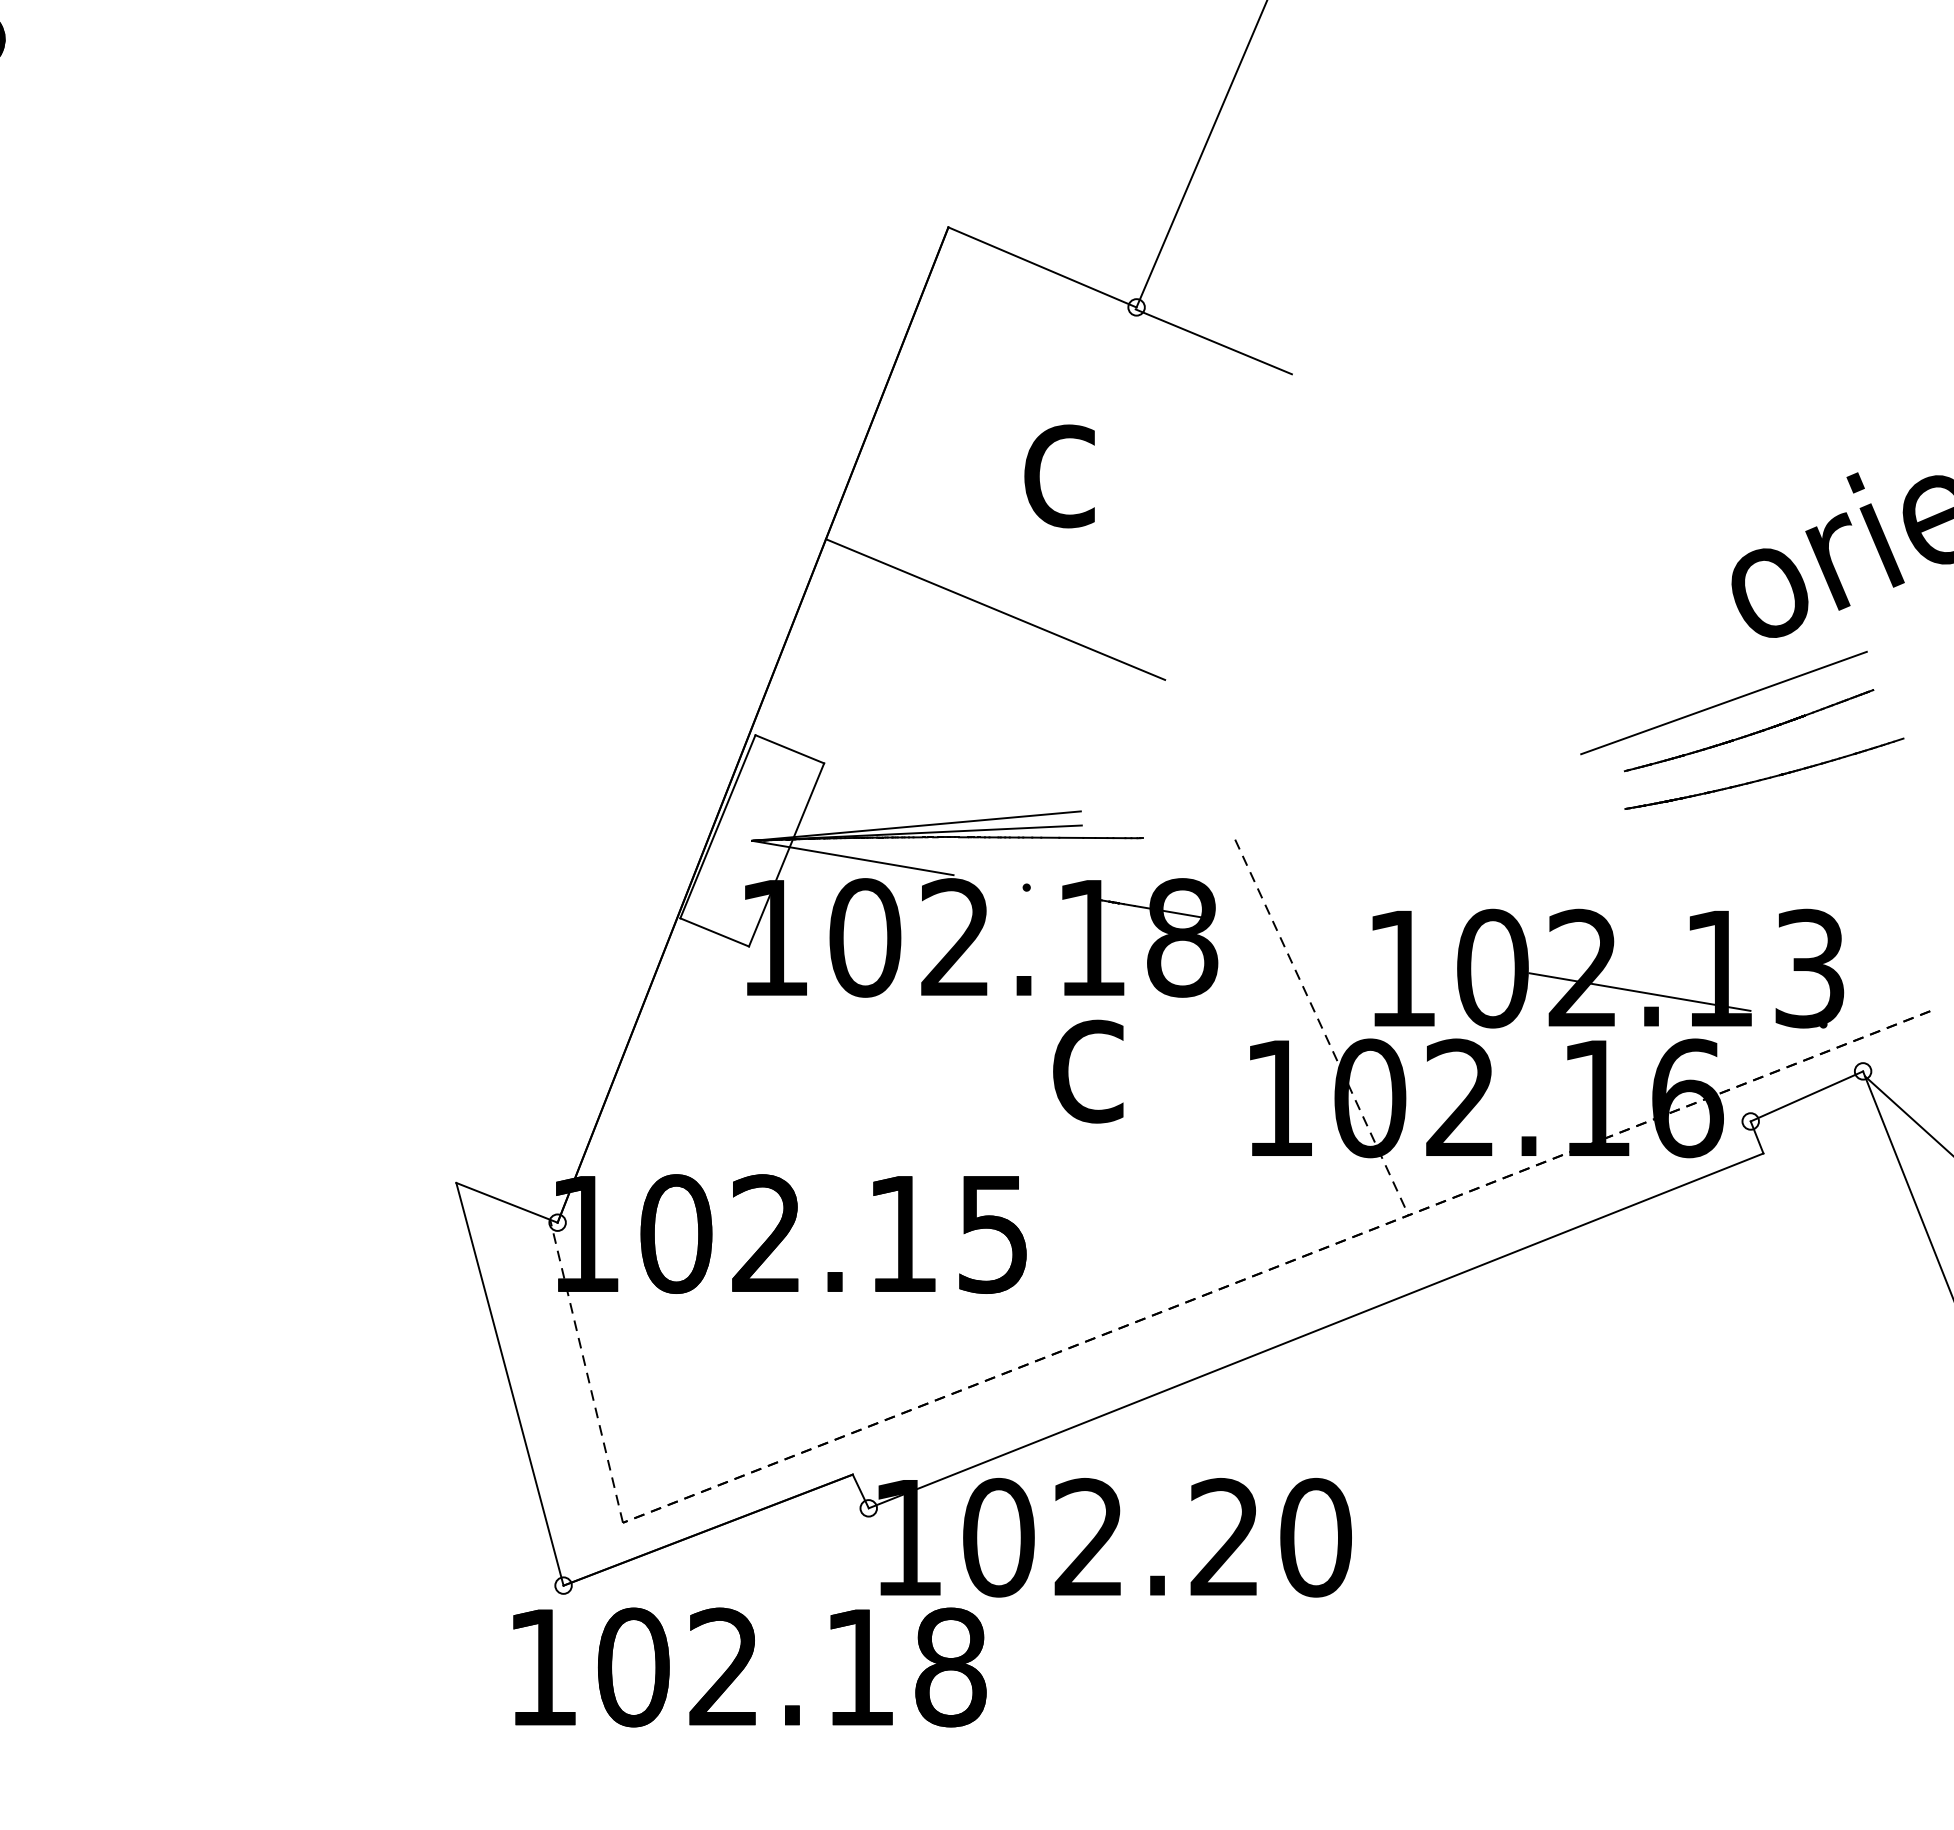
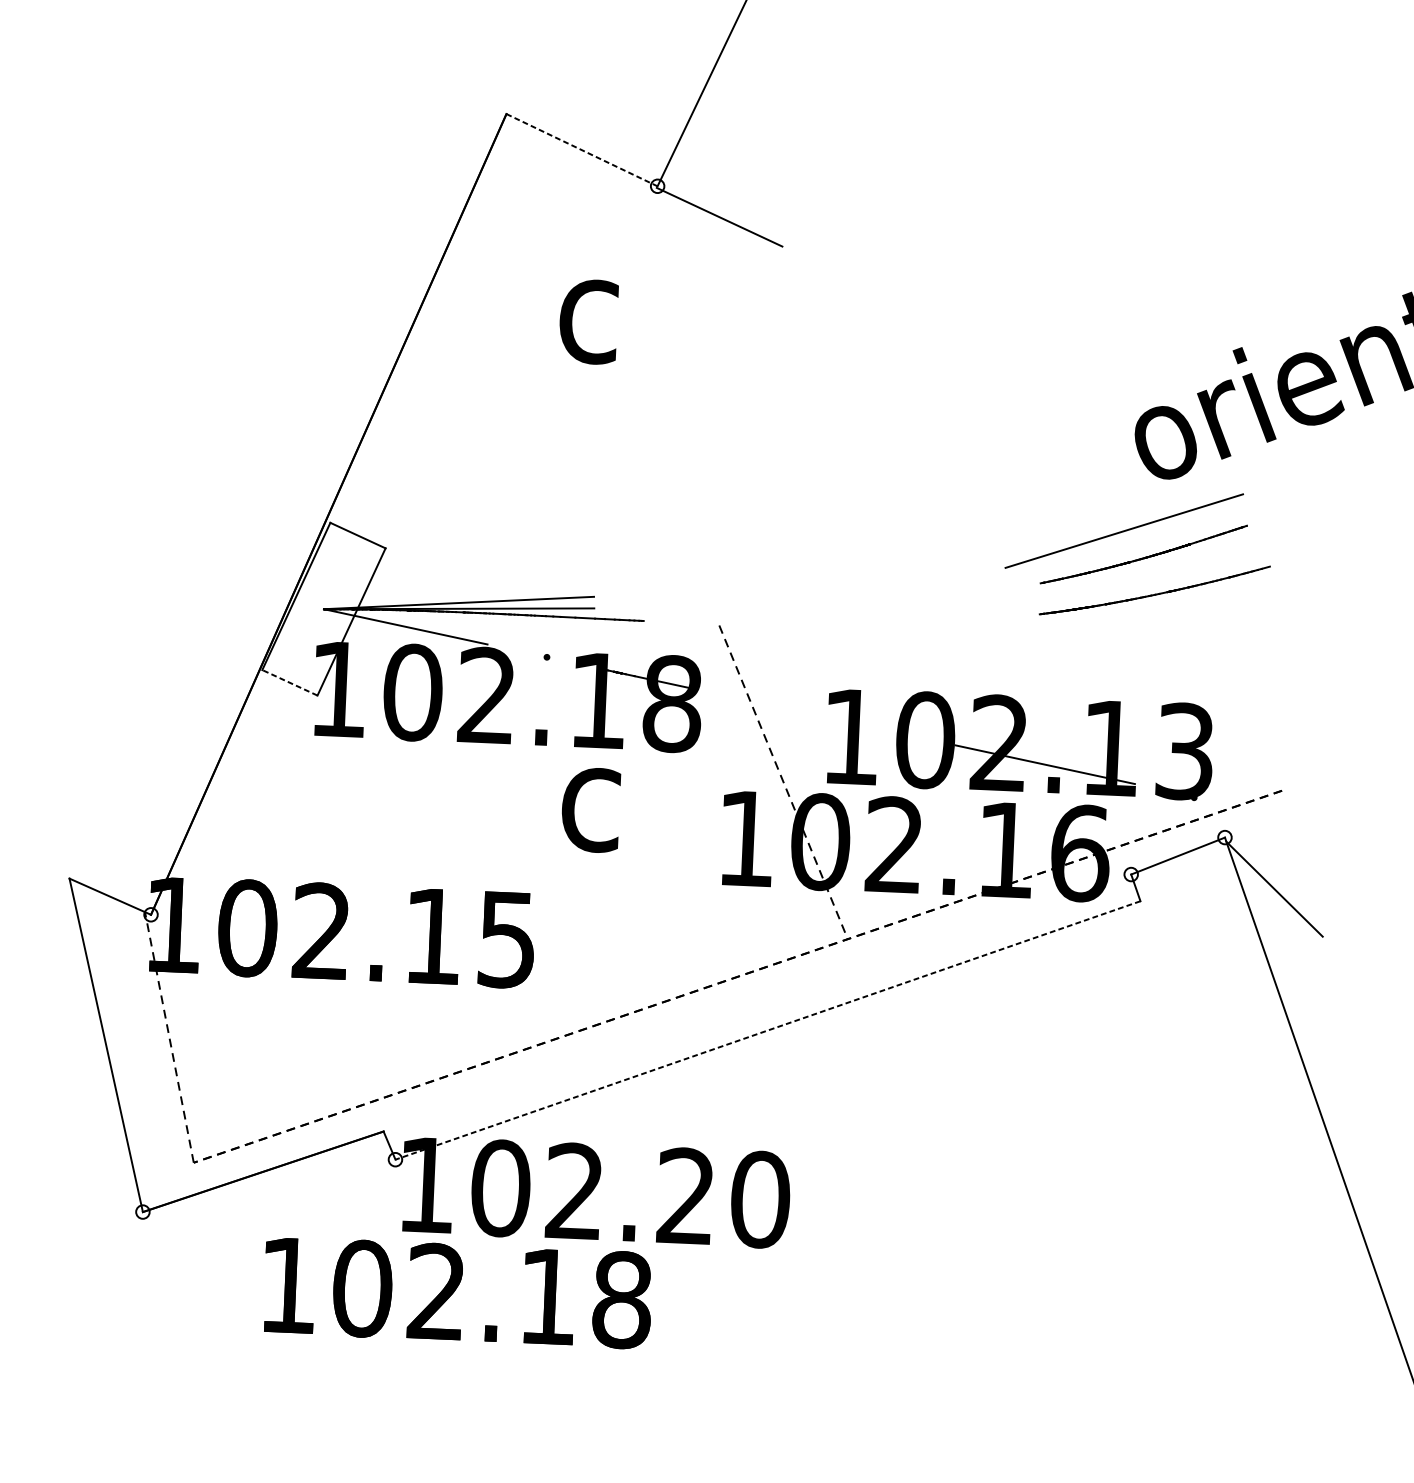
line: (1042, 267) -> (582, 150), solid -> dashed
line: (995, 609) -> (531, 428), removed
line: (714, 932) -> (289, 682), solid -> dashed
line: (1315, 1331) -> (767, 1030), solid -> dashed
text: (749, 1667) -> (457, 1292), moved

